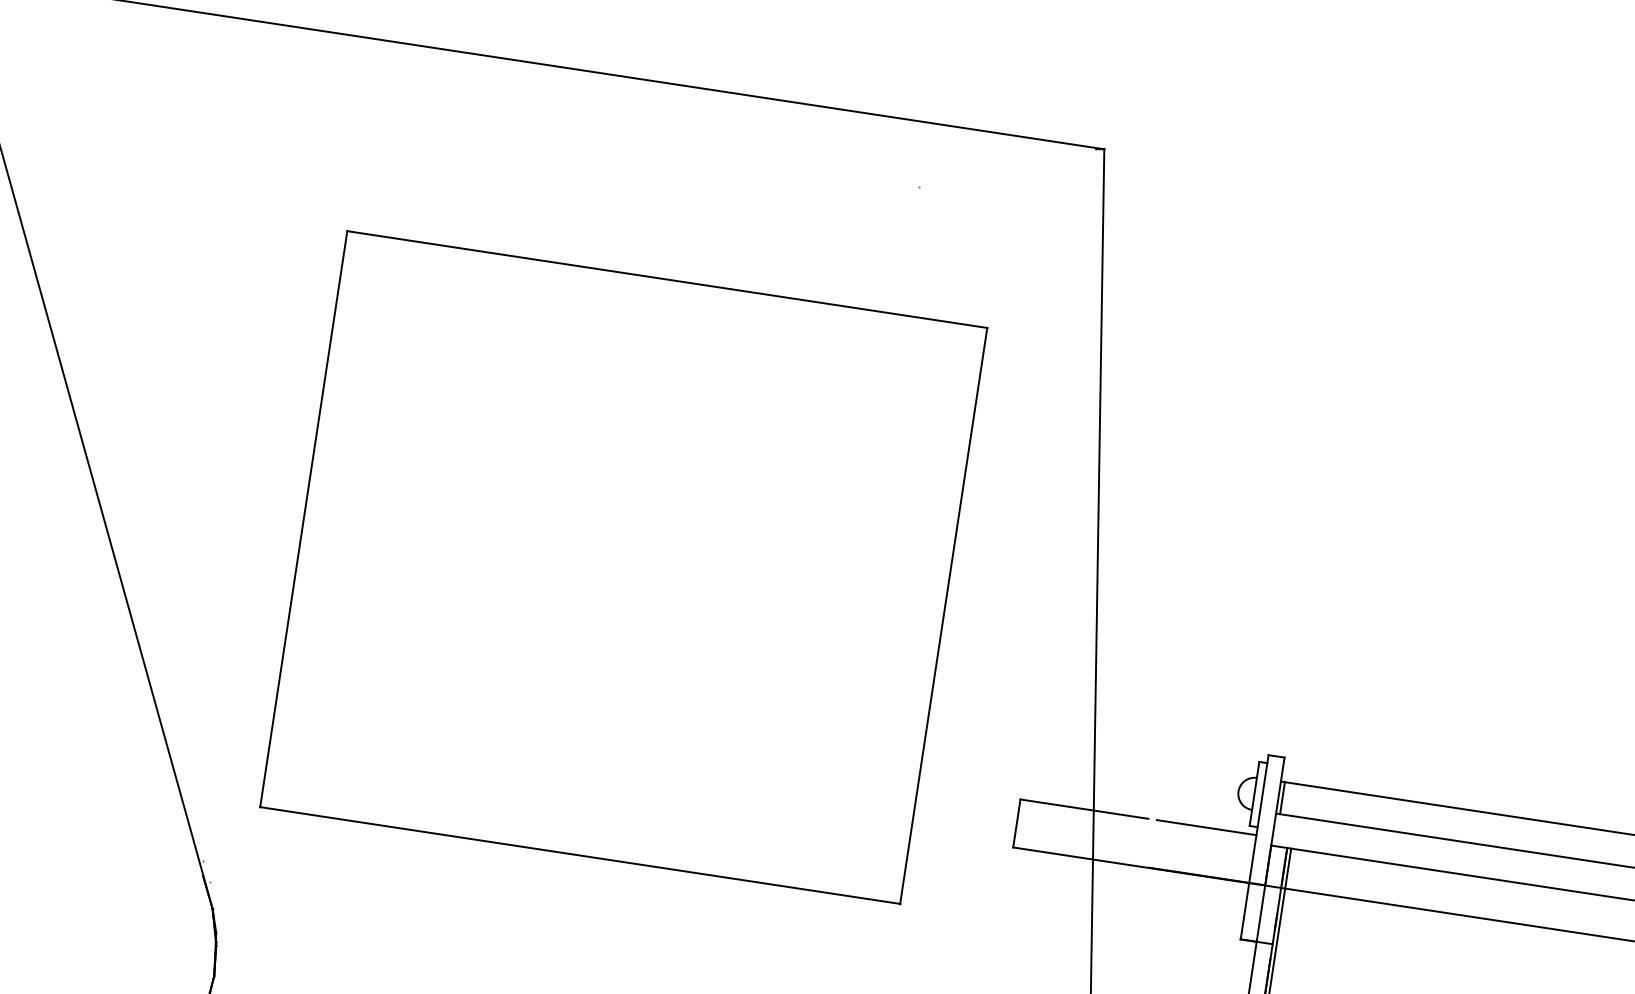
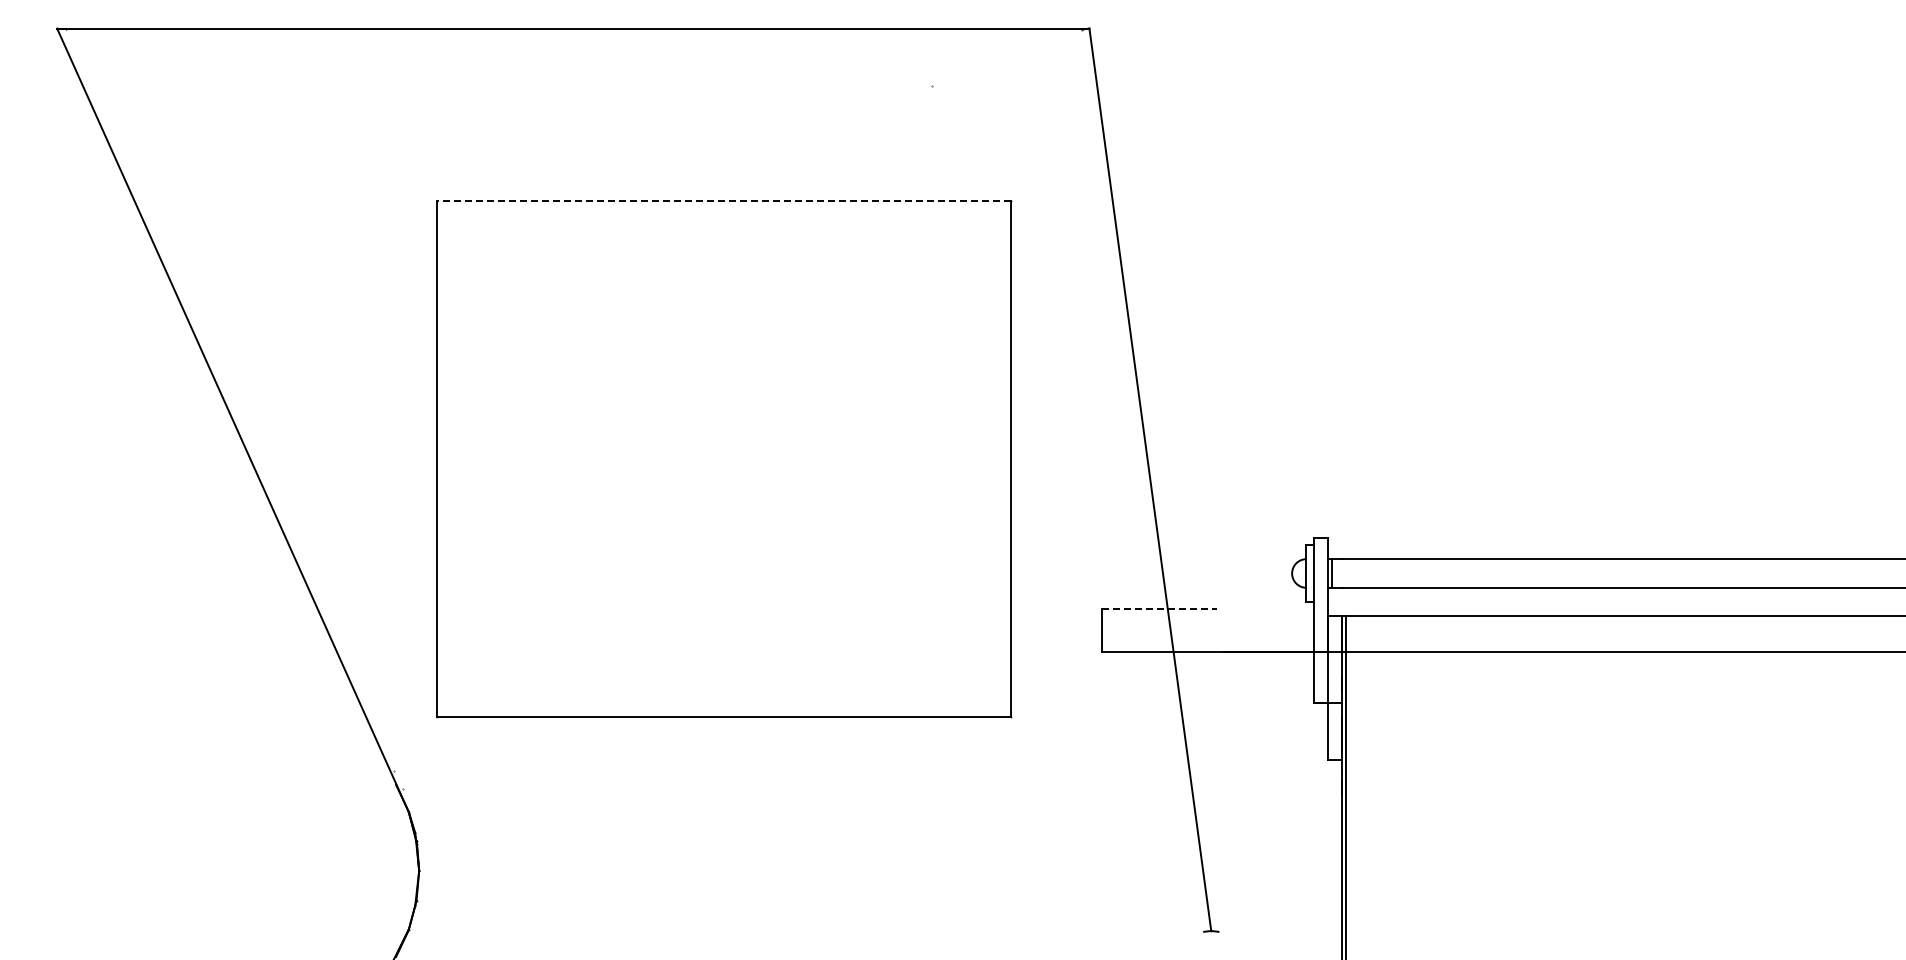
line: (666, 279) -> (723, 200), solid -> dashed
line: (1084, 809) -> (1159, 609), solid -> dashed
line: (1206, 827) -> (1268, 609), removed

